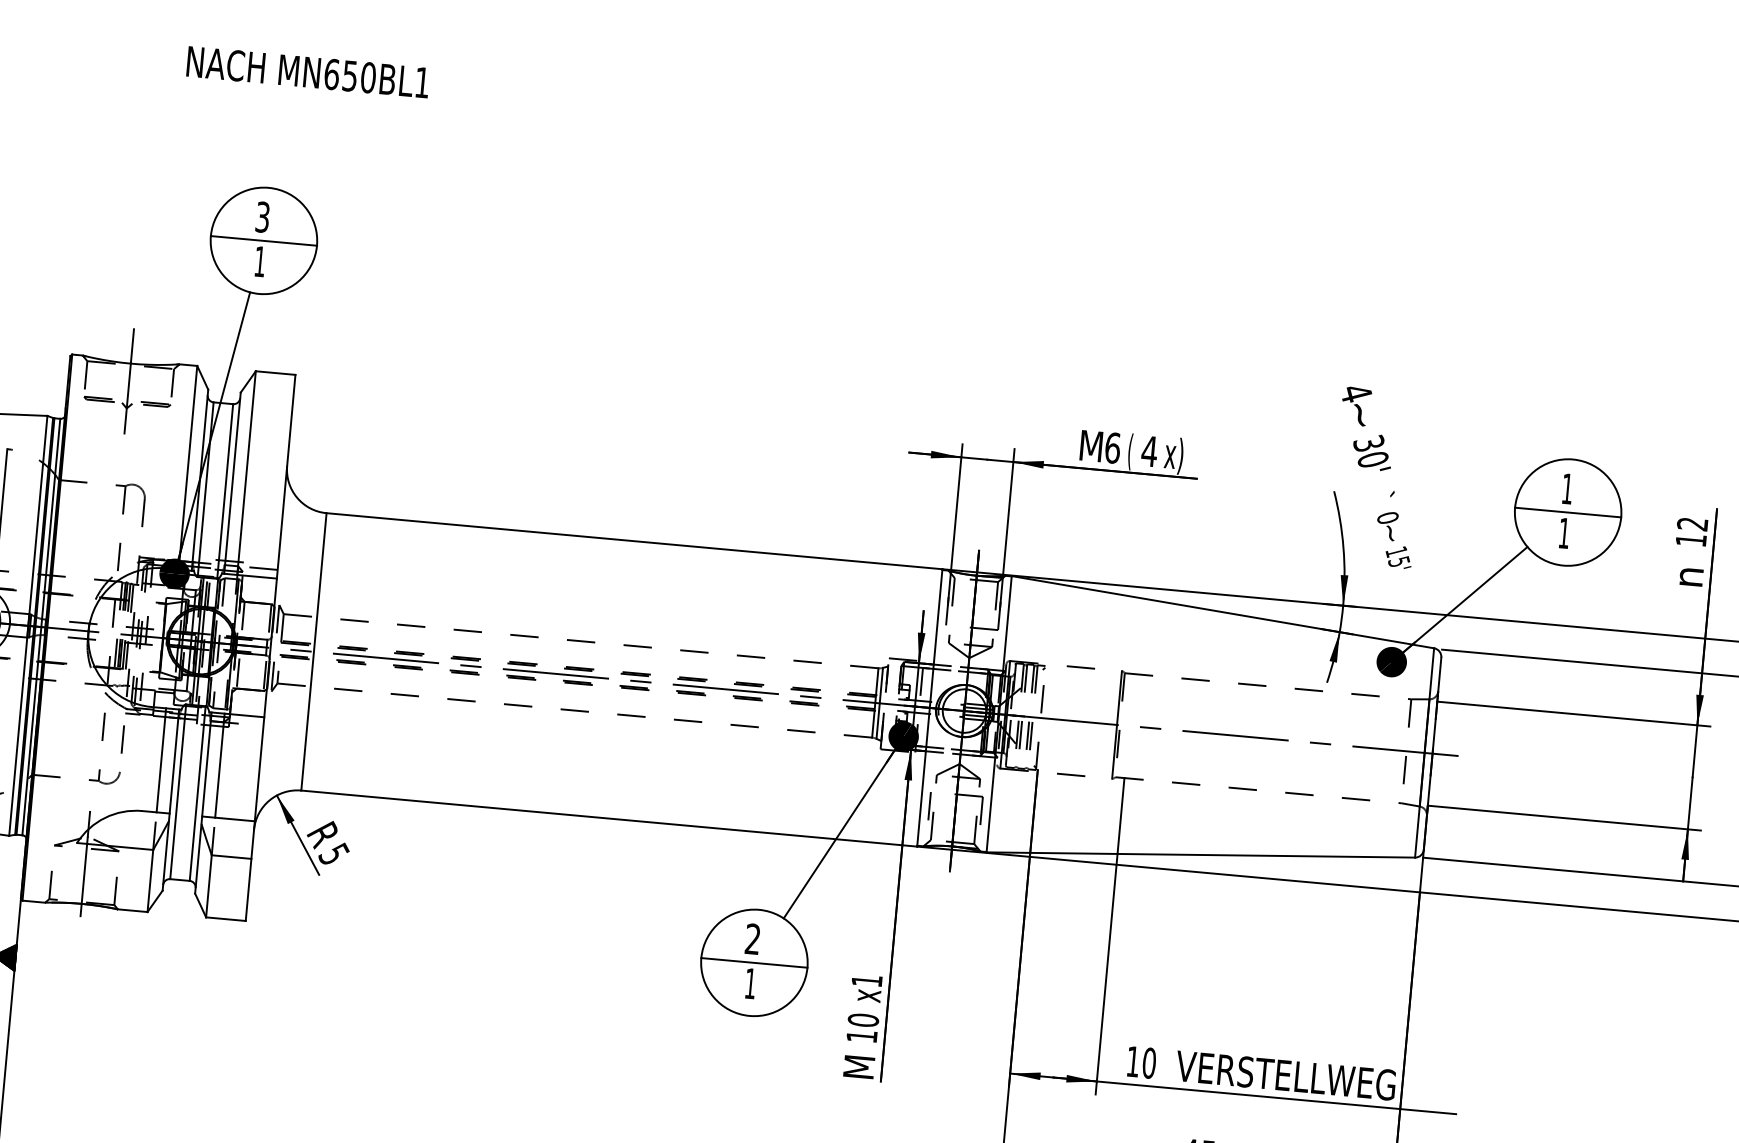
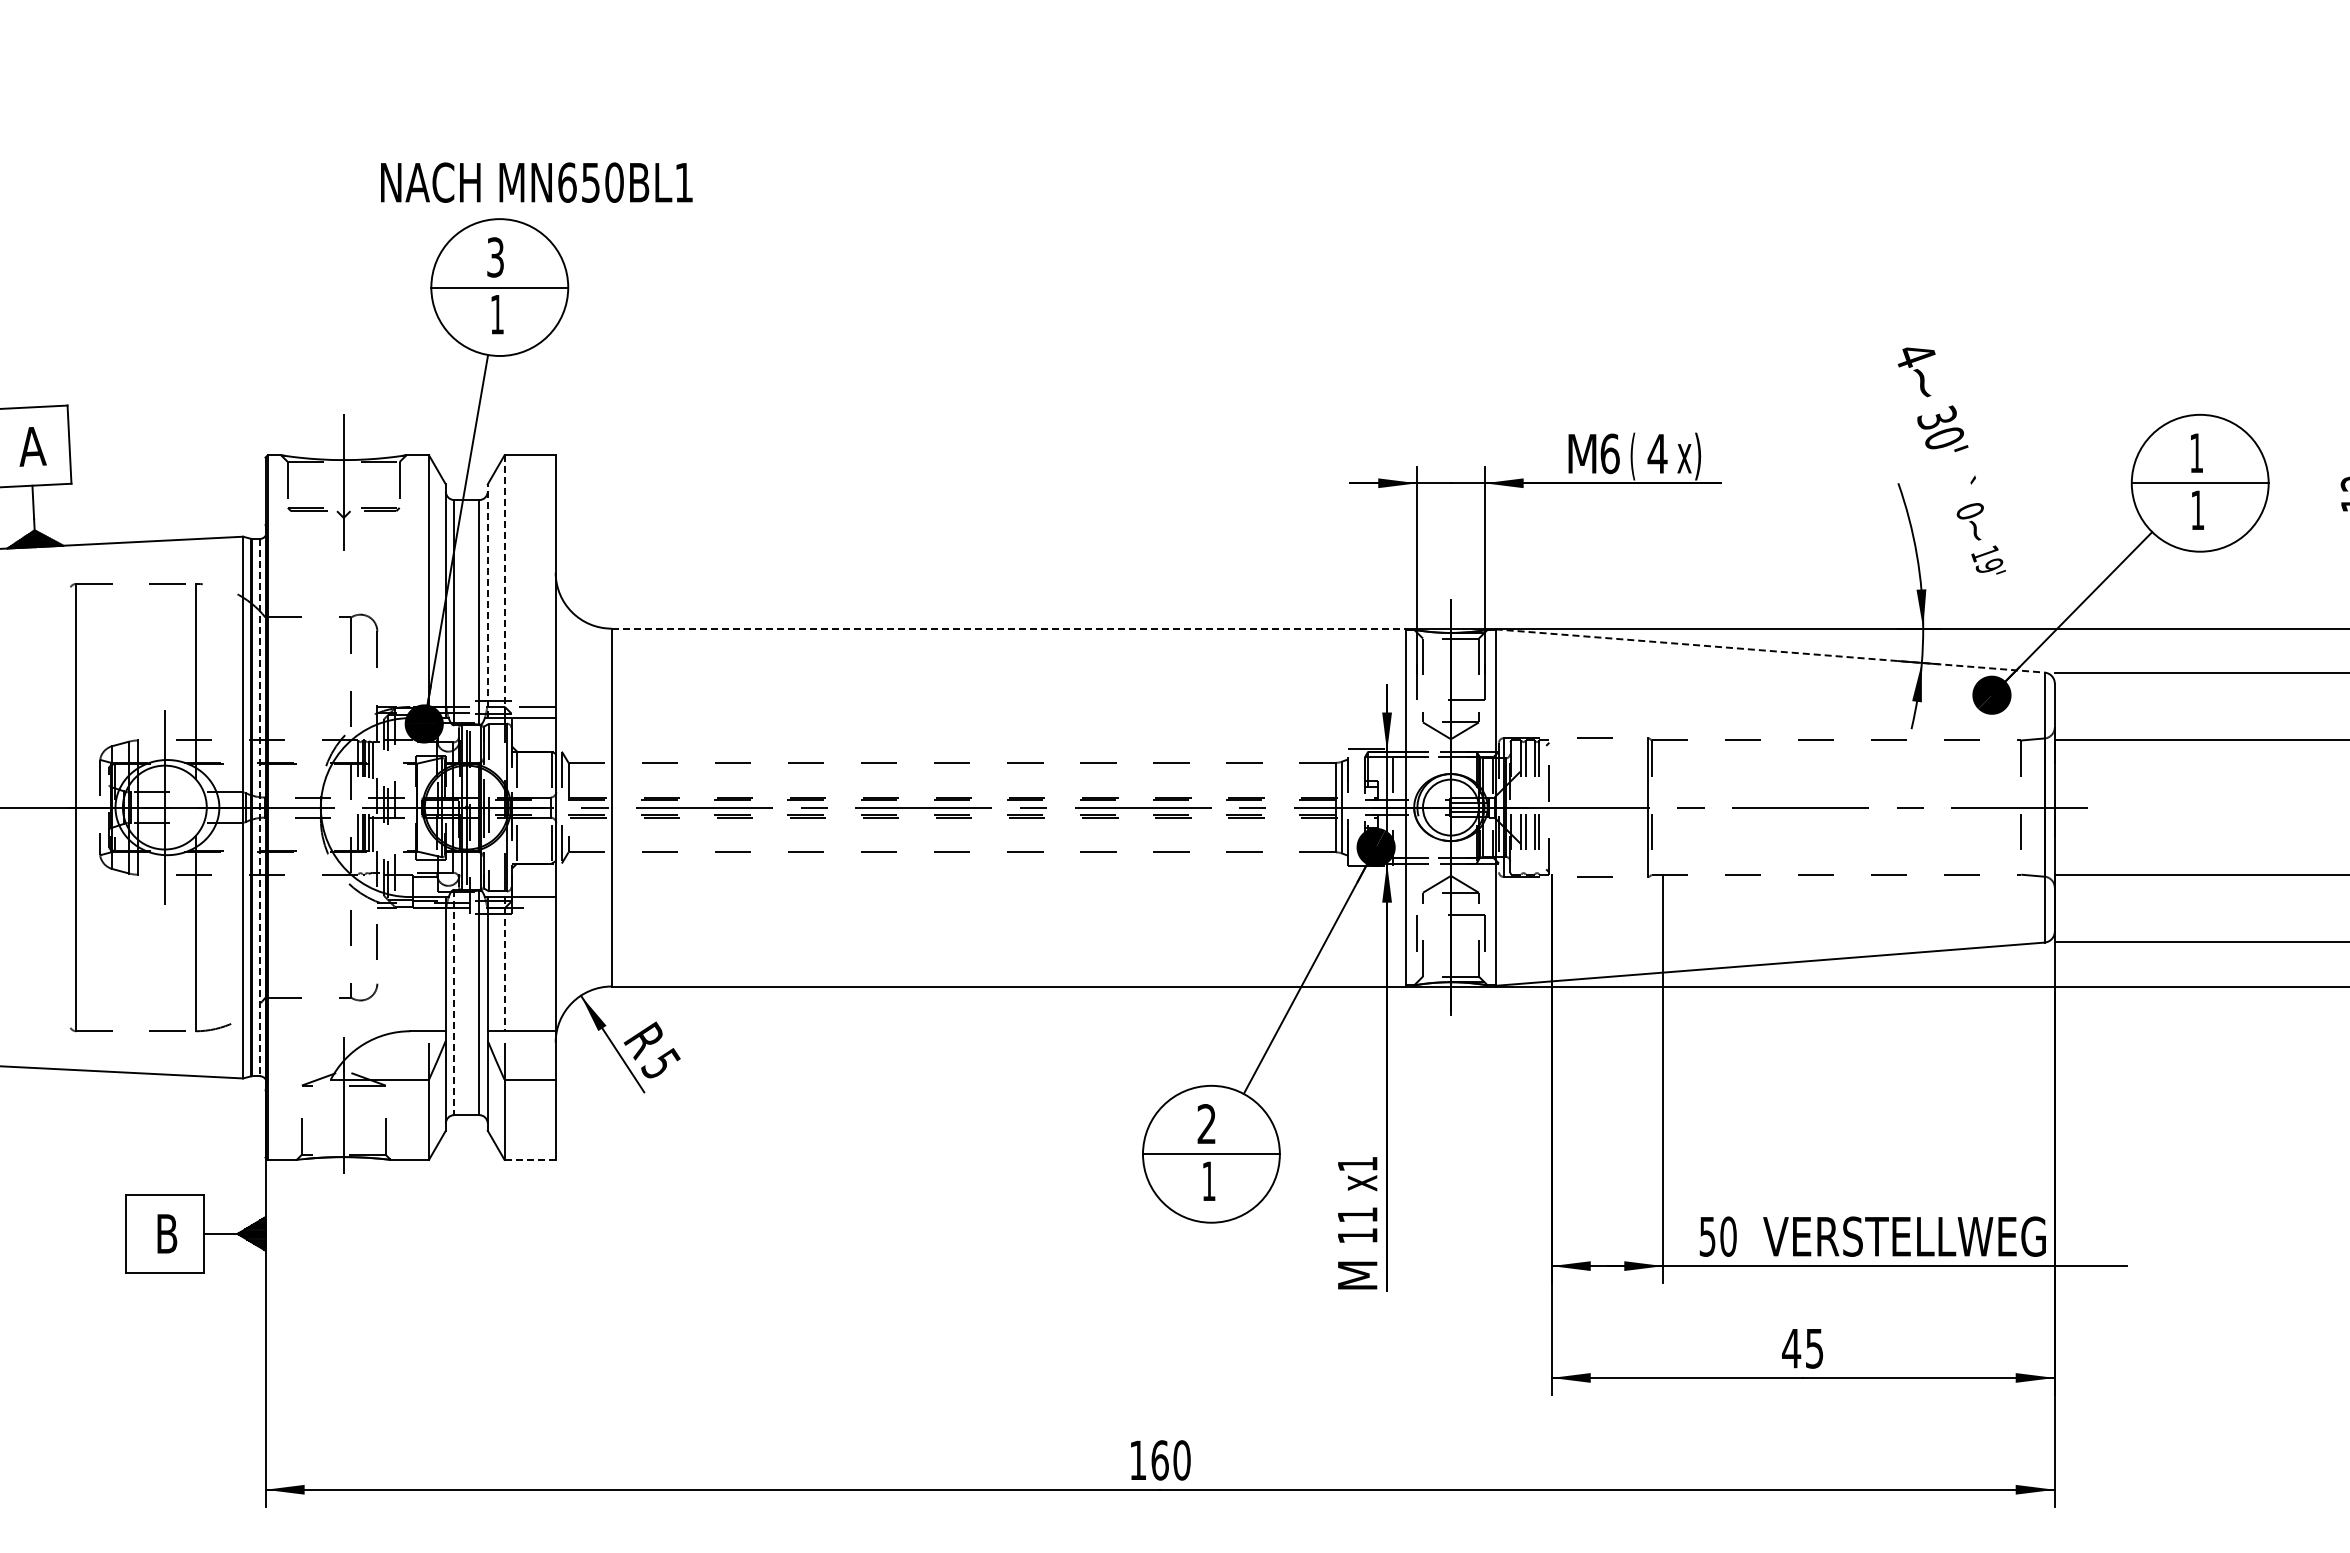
text: (307, 72) -> (536, 182), moved
line: (246, 473) -> (504, 587), solid -> dashed
line: (232, 483) -> (487, 601), solid -> dashed
line: (634, 541) -> (1009, 628), solid -> dashed
text: (1399, 561) -> (1989, 565), 15' -> 19'
line: (1223, 612) -> (1770, 651), solid -> dashed
line: (41, 626) -> (259, 807), solid -> dashed
line: (161, 760) -> (429, 964), removed
line: (219, 765) -> (504, 964), solid -> dashed
line: (178, 791) -> (454, 1002), solid -> dashed
line: (226, 918) -> (530, 1159), solid -> dashed
text: (863, 1019) -> (1357, 1214), 10 -> 11
text: (1133, 1061) -> (1707, 1236), 10 -> 50

